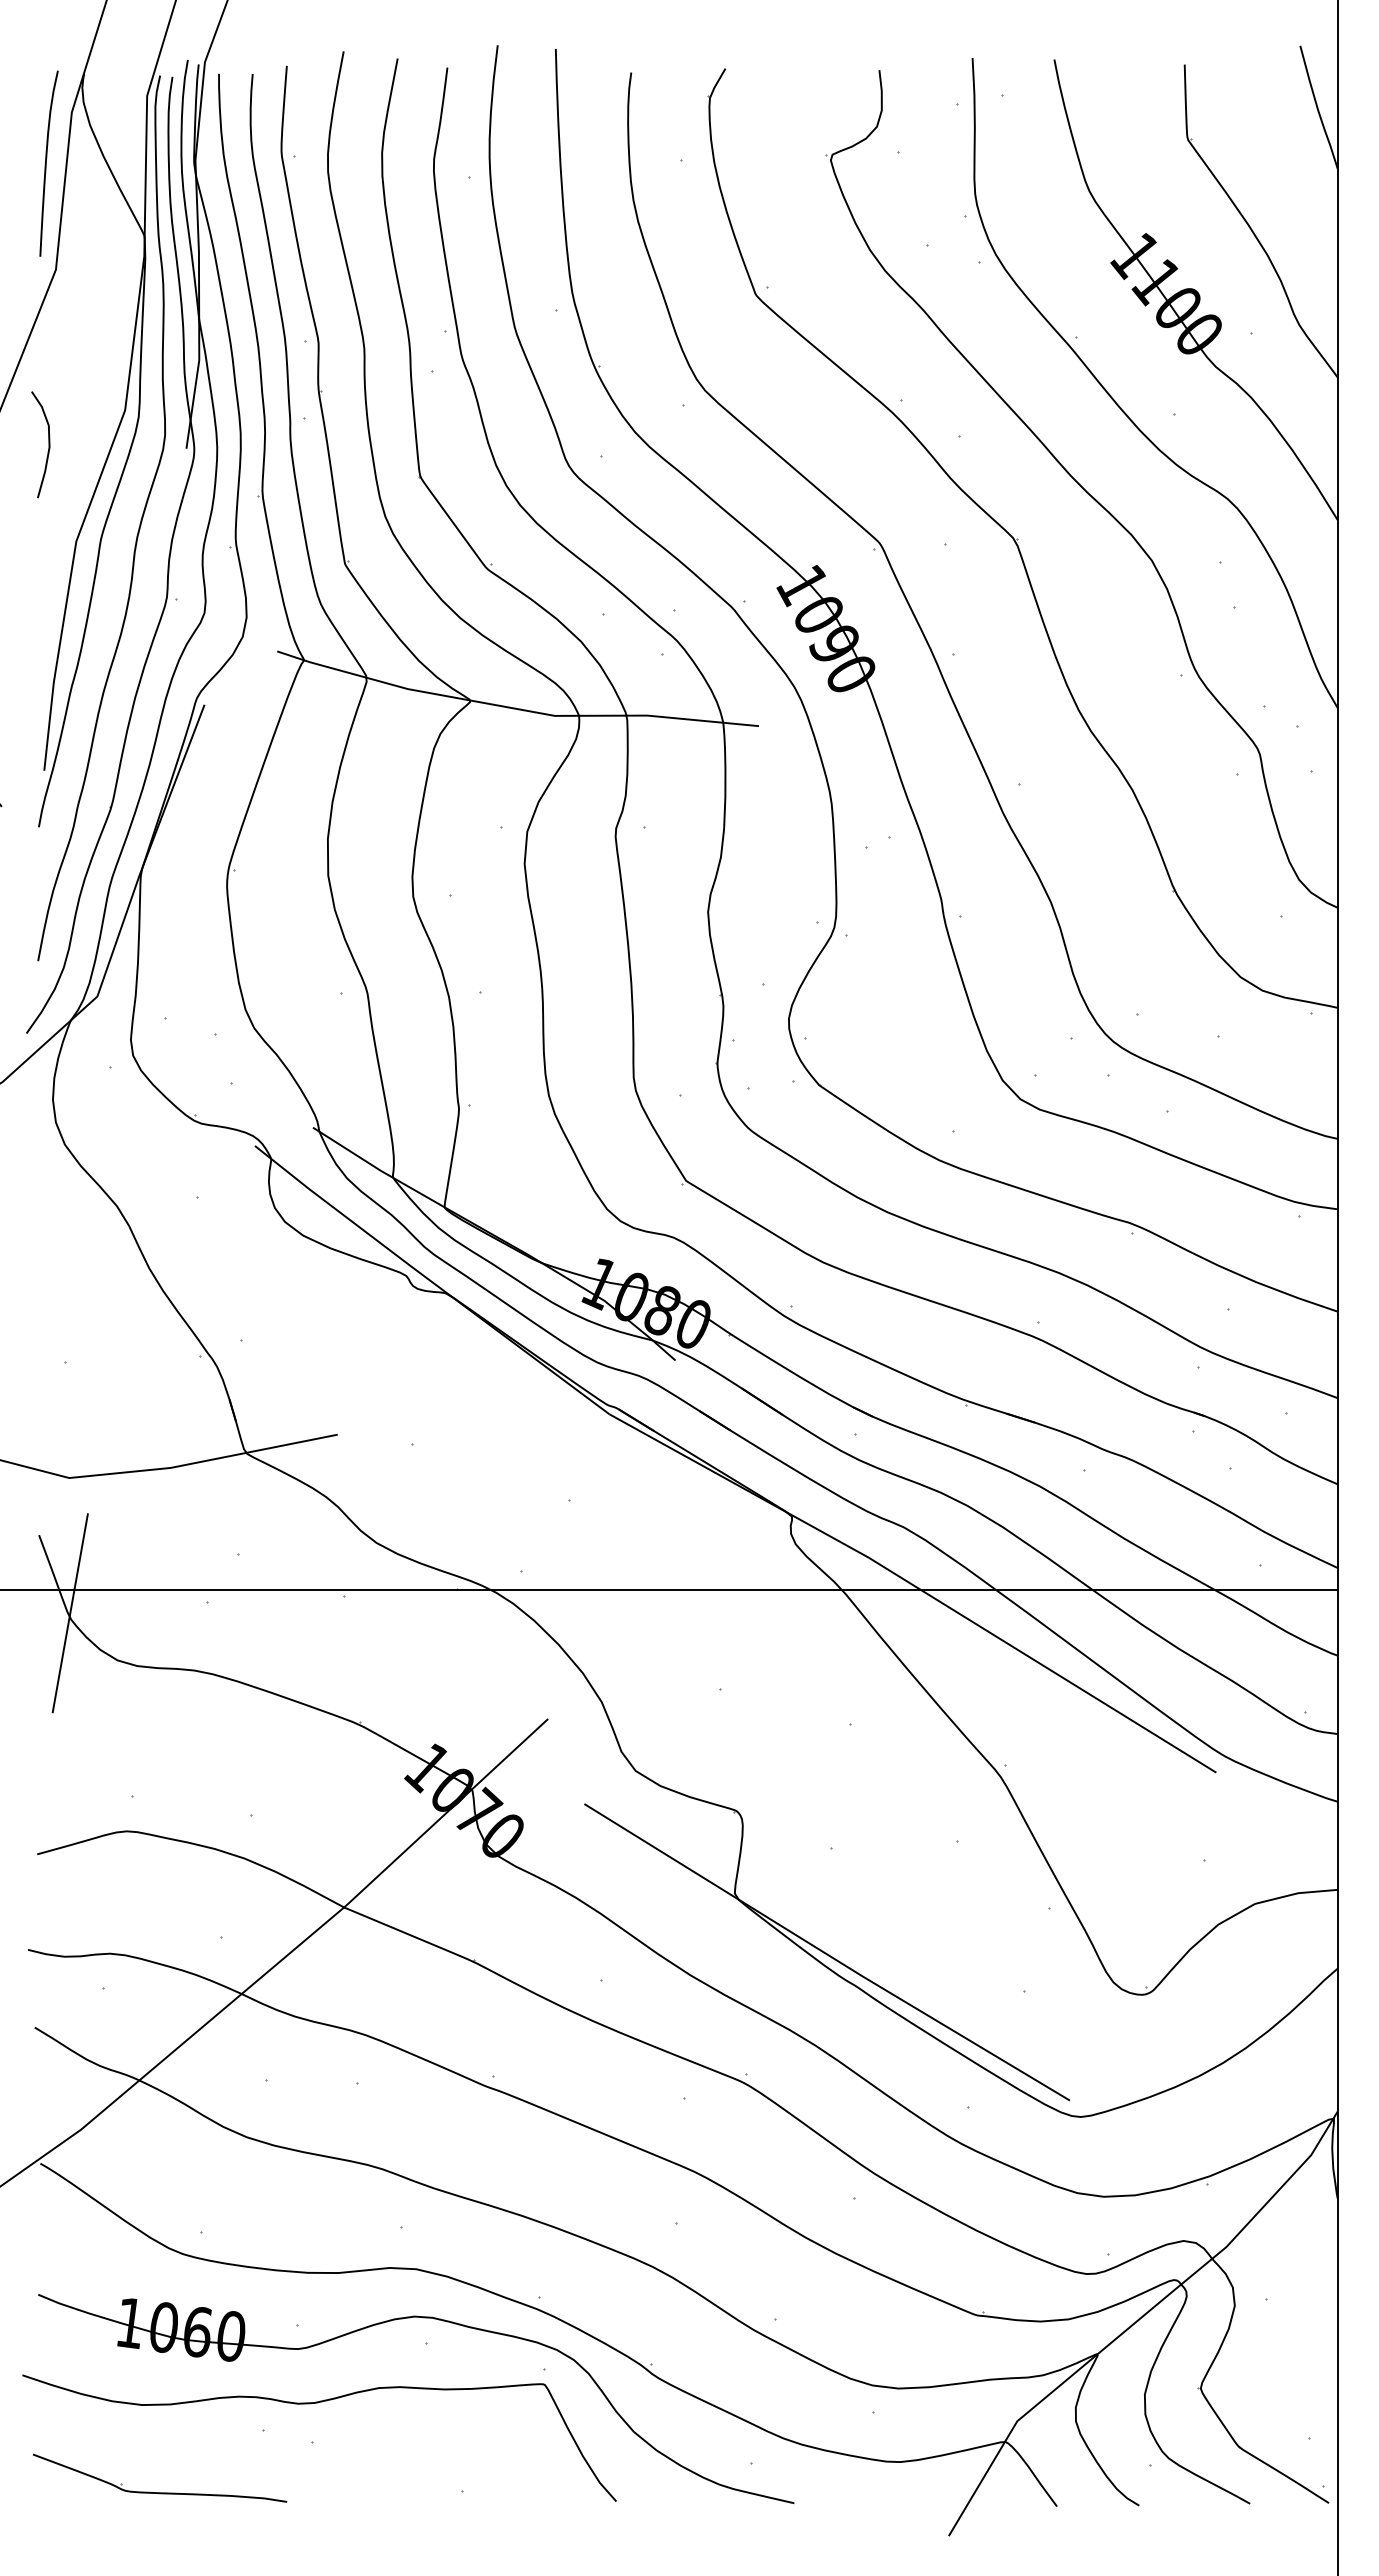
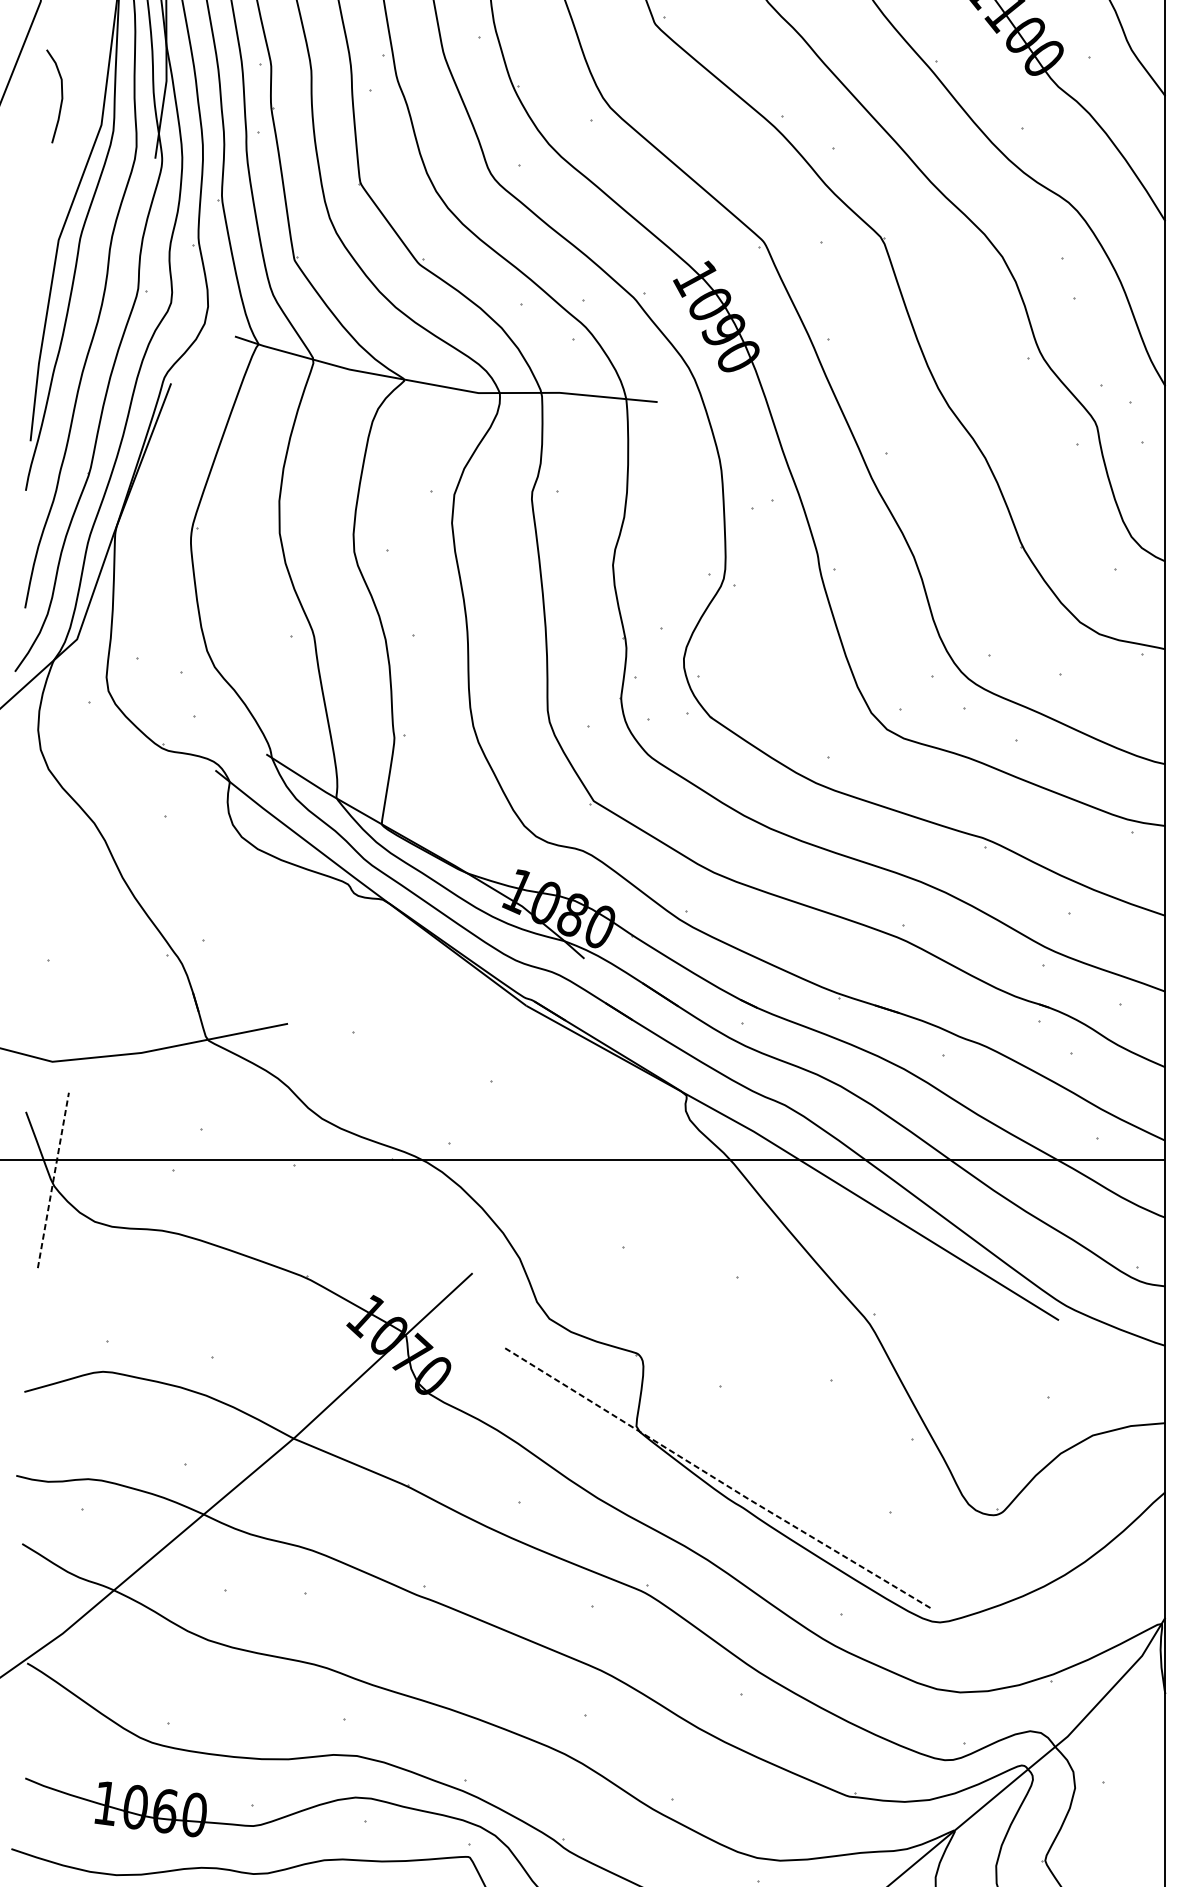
curve: (48, 444) -> (61, 96), moved
line: (70, 1612) -> (53, 1179), solid -> dashed
line: (826, 1954) -> (716, 1479), solid -> dashed

